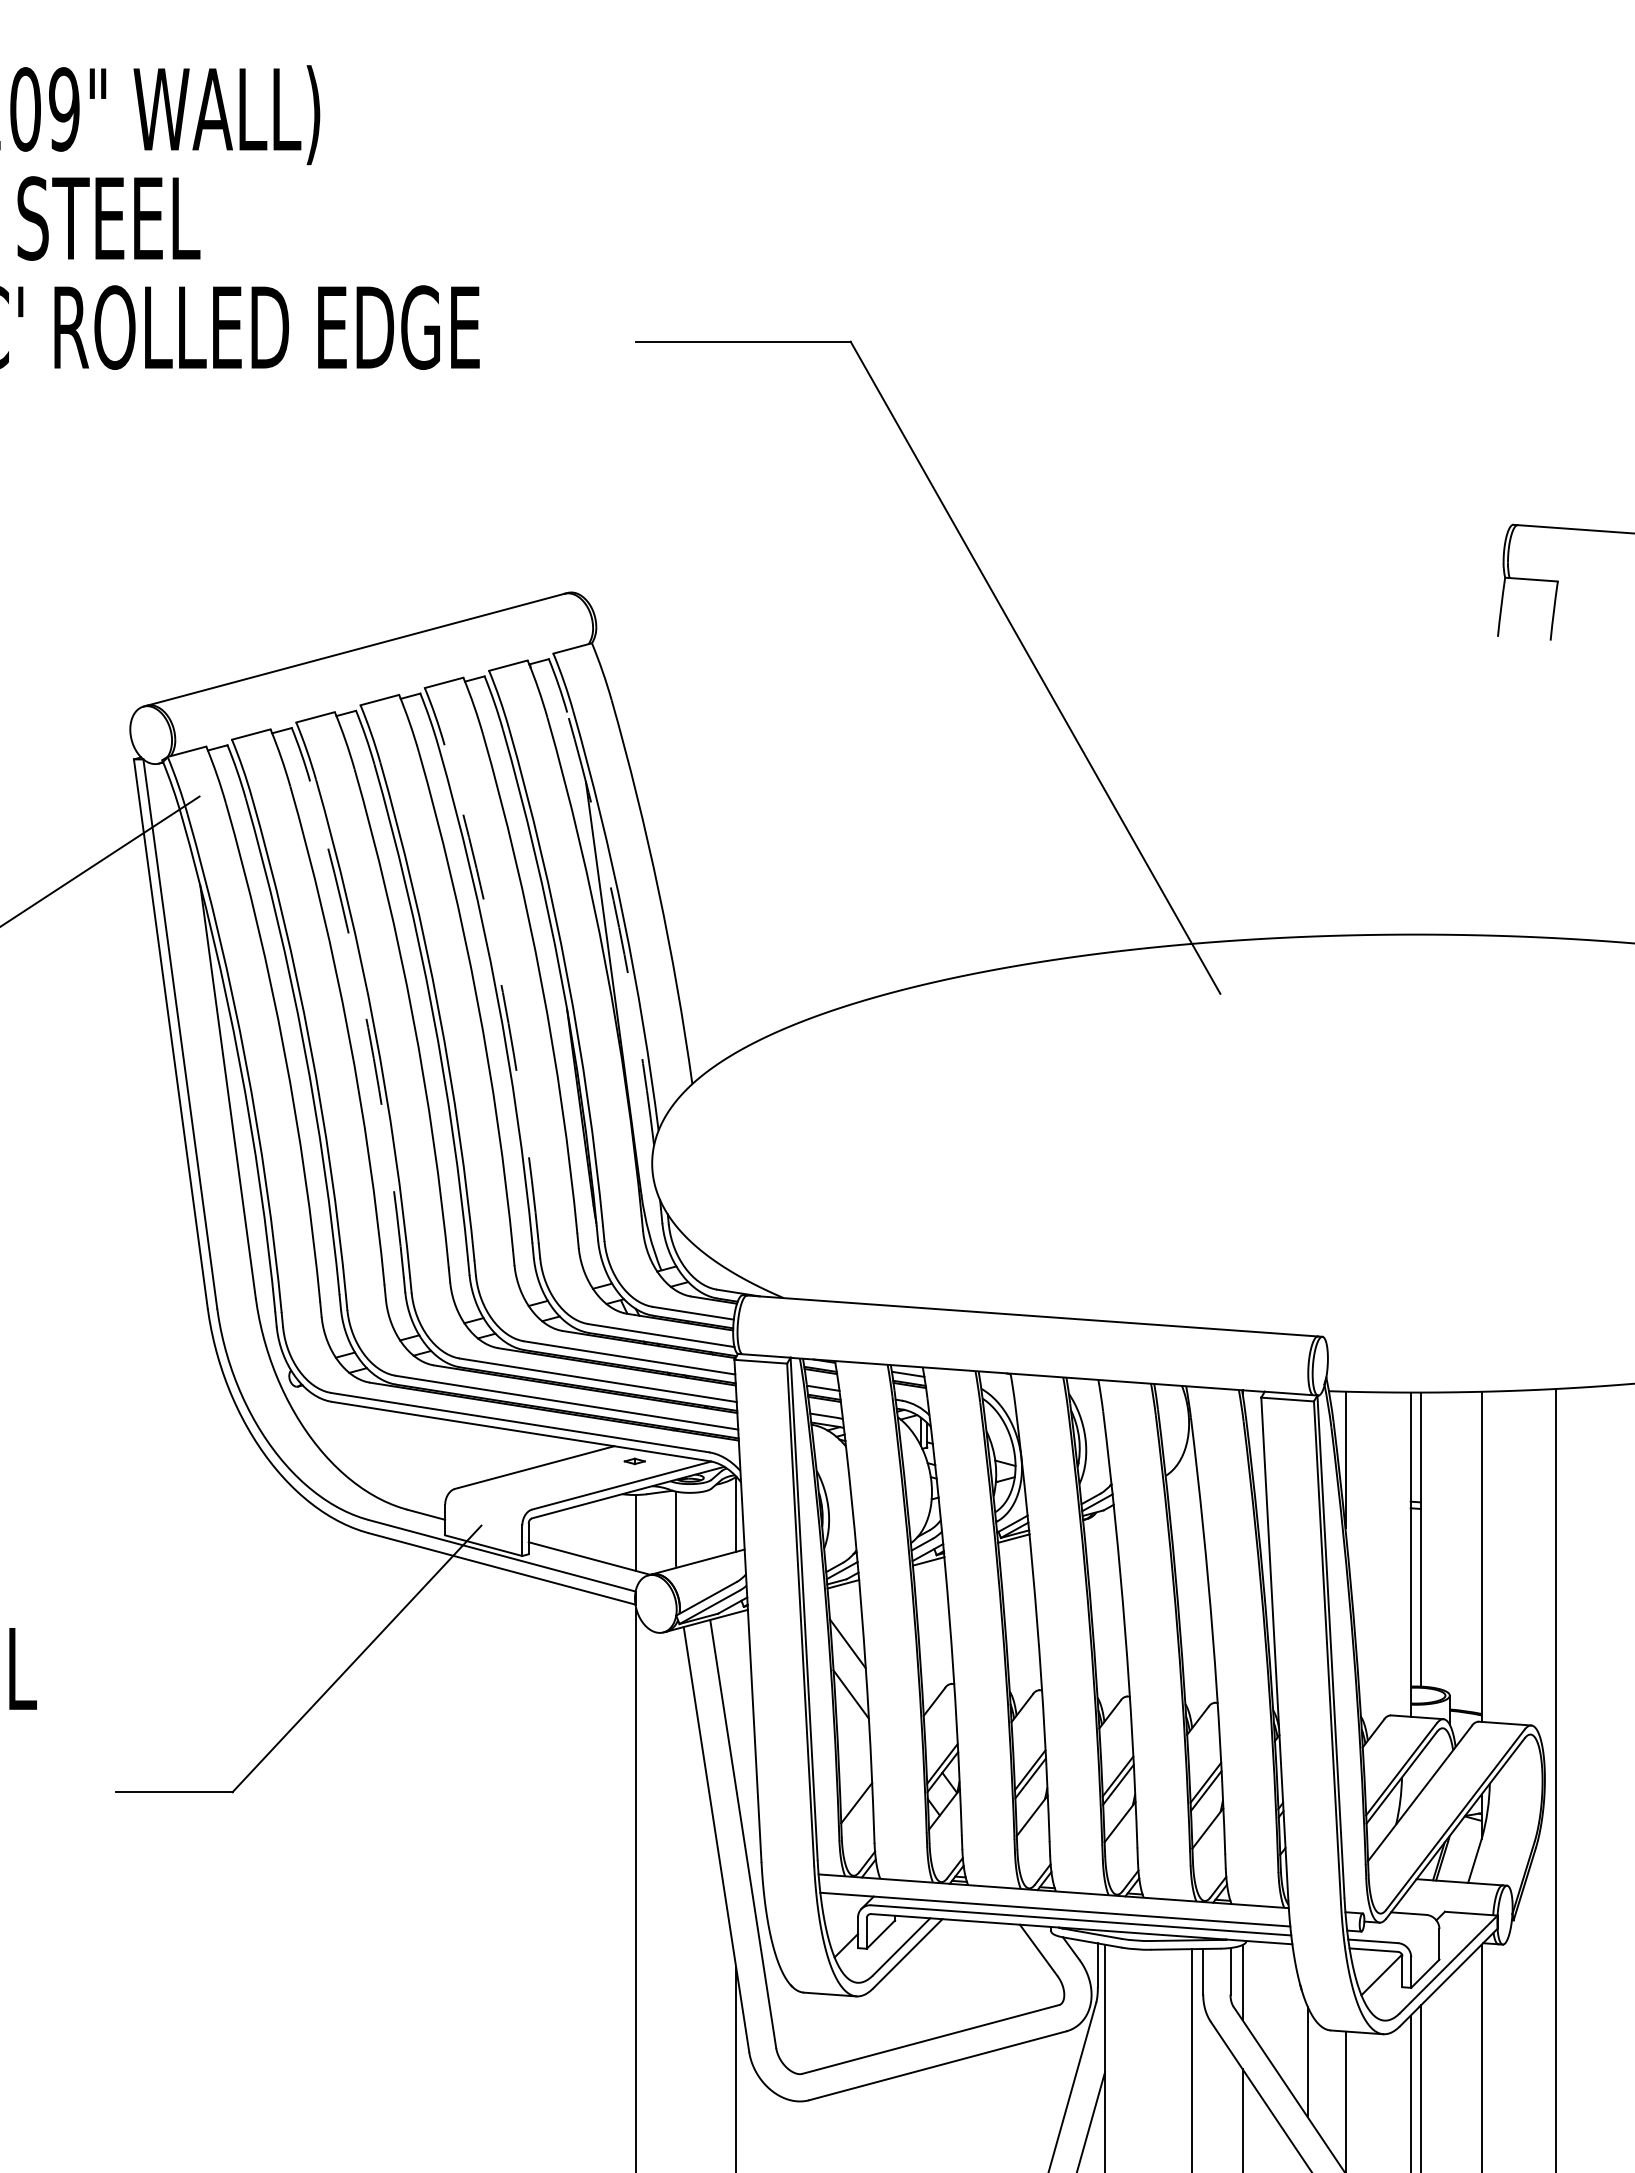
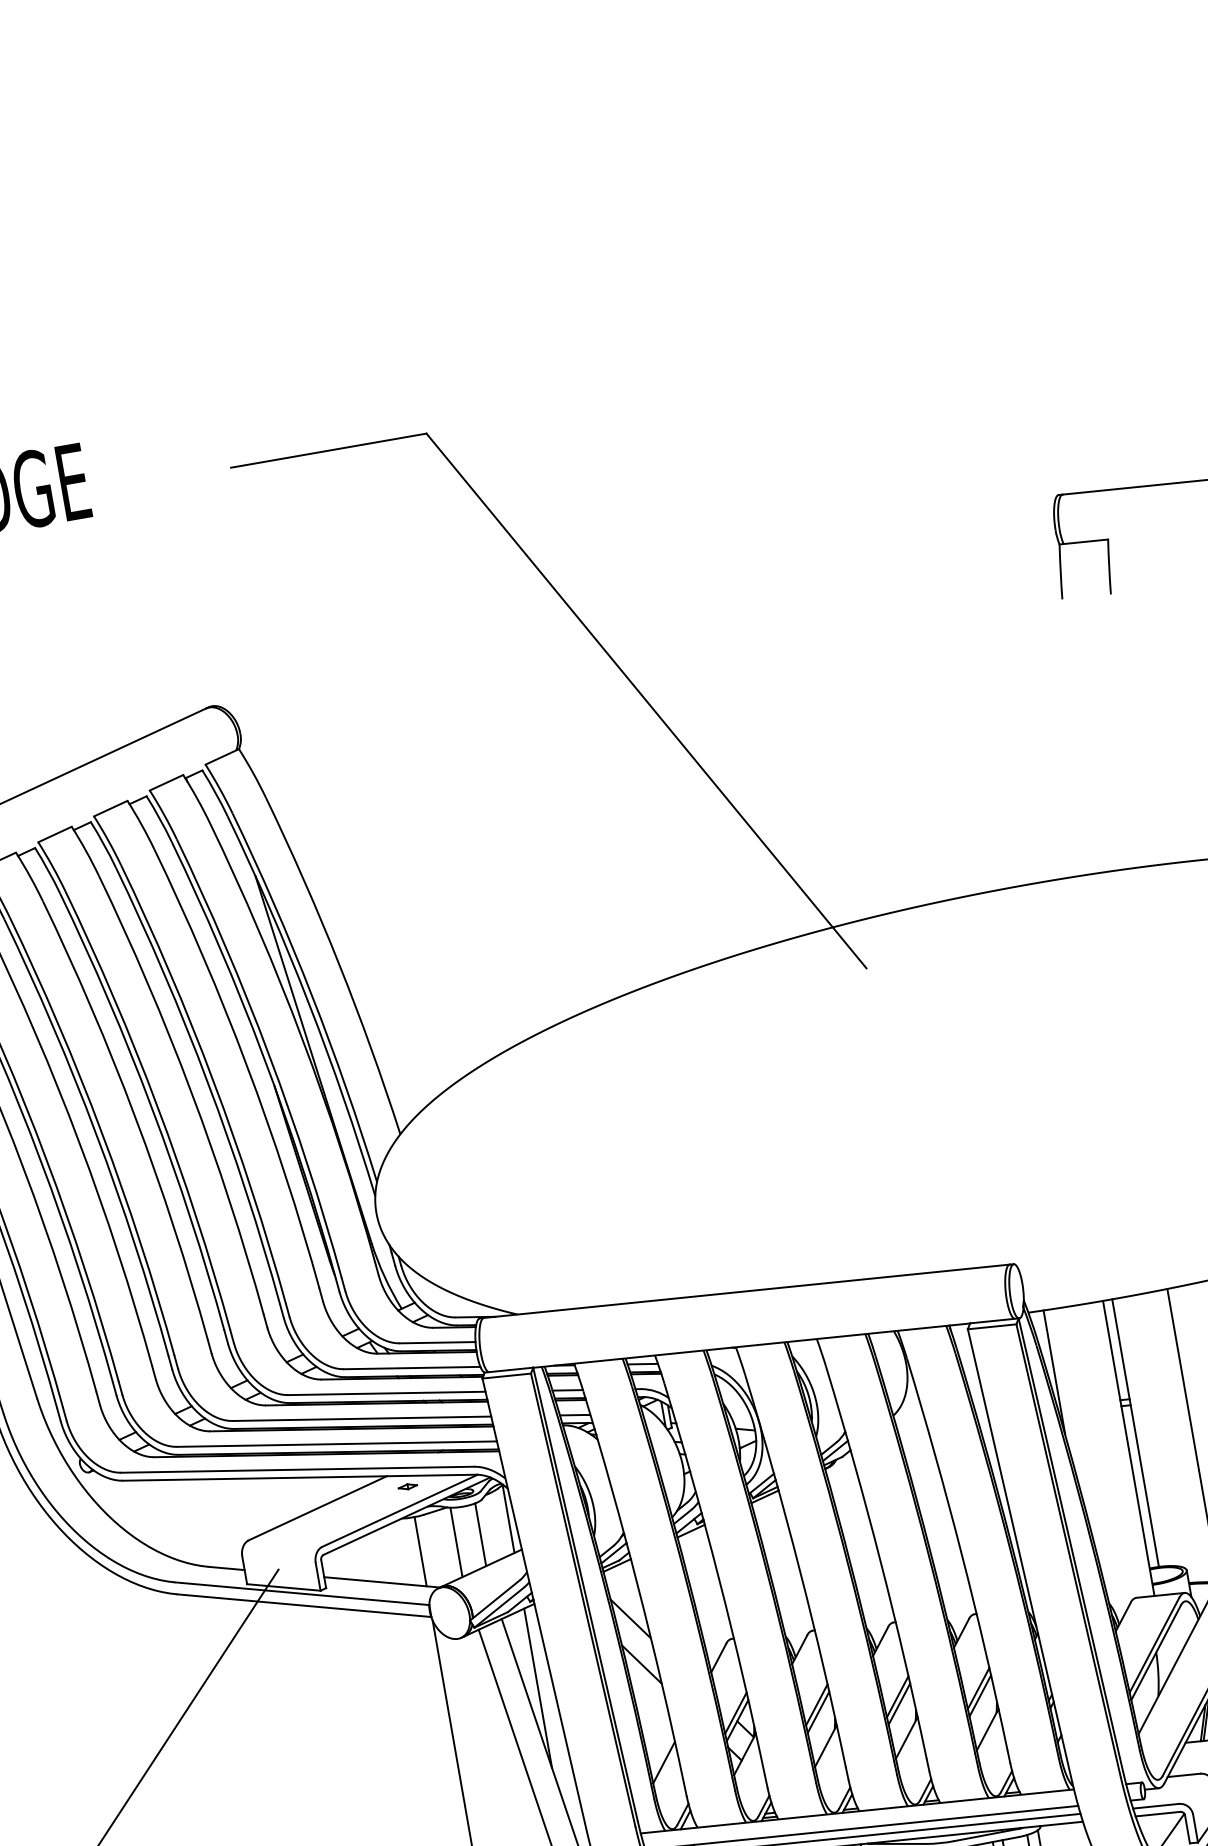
arc: (619, 927) -> (309, 1003), dashed -> solid
arc: (502, 992) -> (213, 1081), dashed -> solid
arc: (368, 1027) -> (96, 1134), dashed -> solid
line: (703, 1525) -> (480, 1534), added
line: (736, 1700) -> (538, 1688), added

